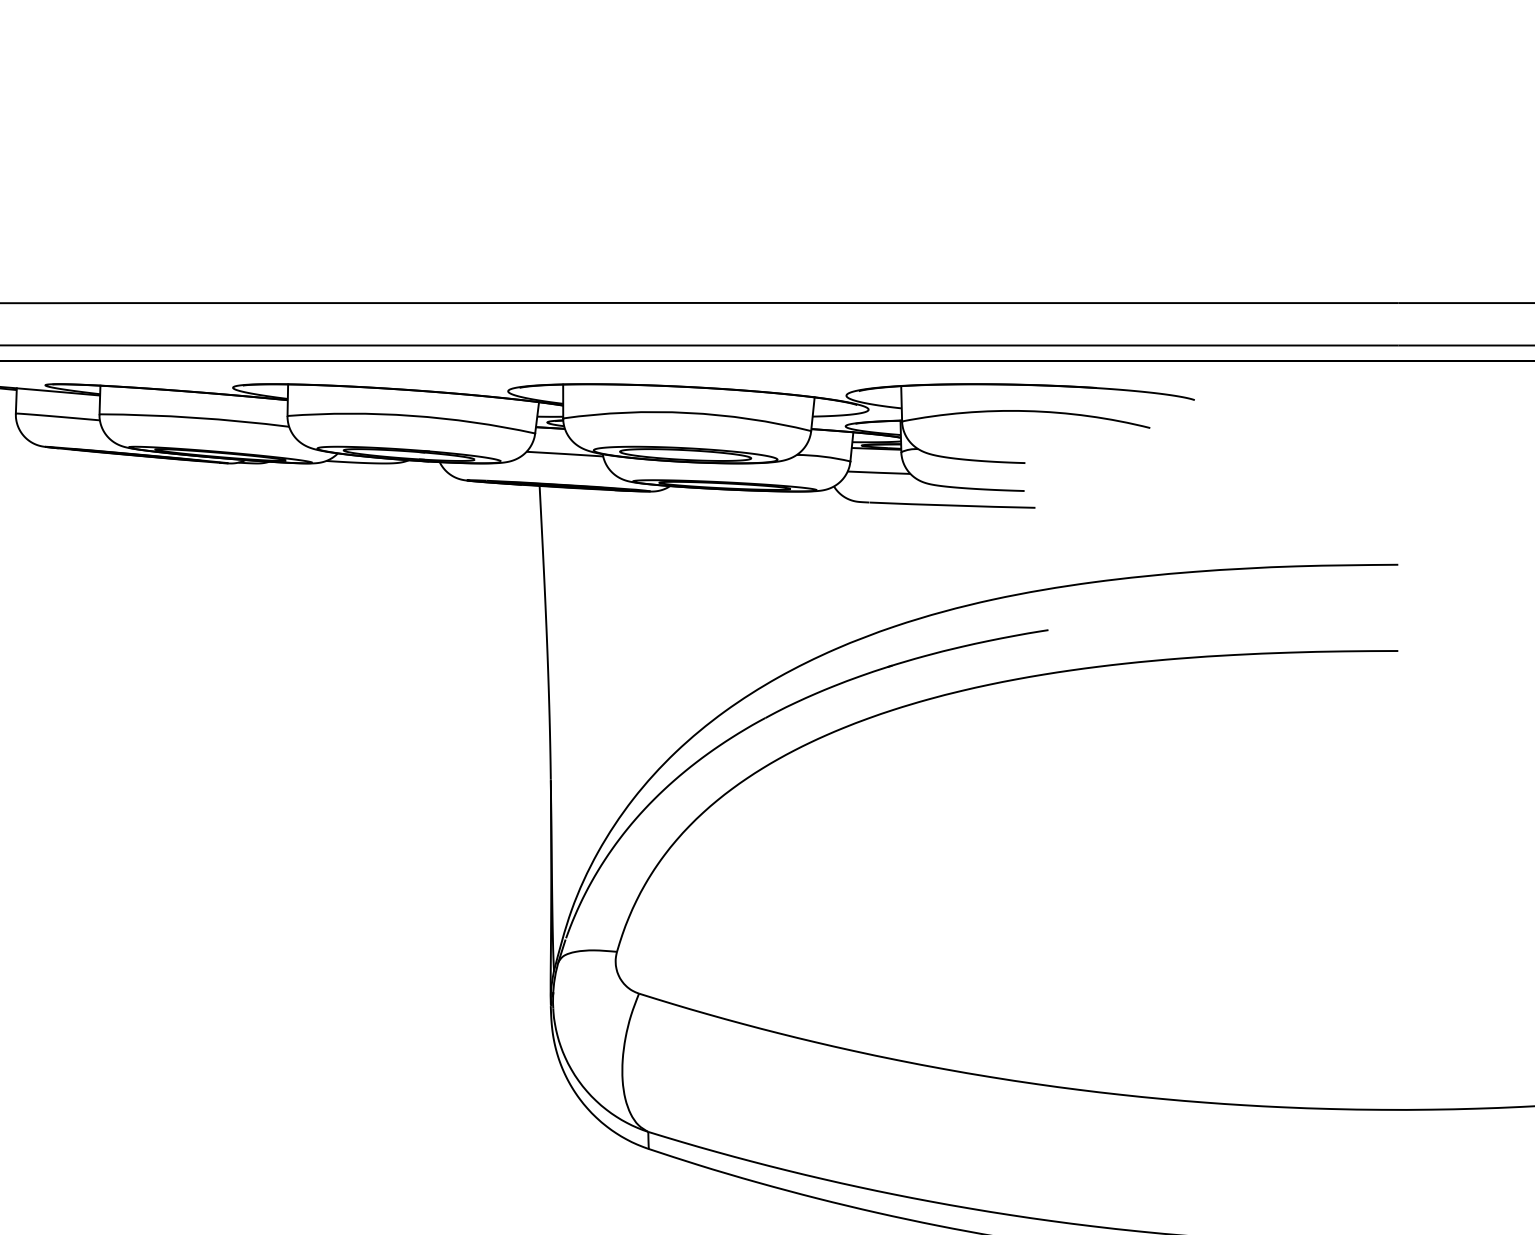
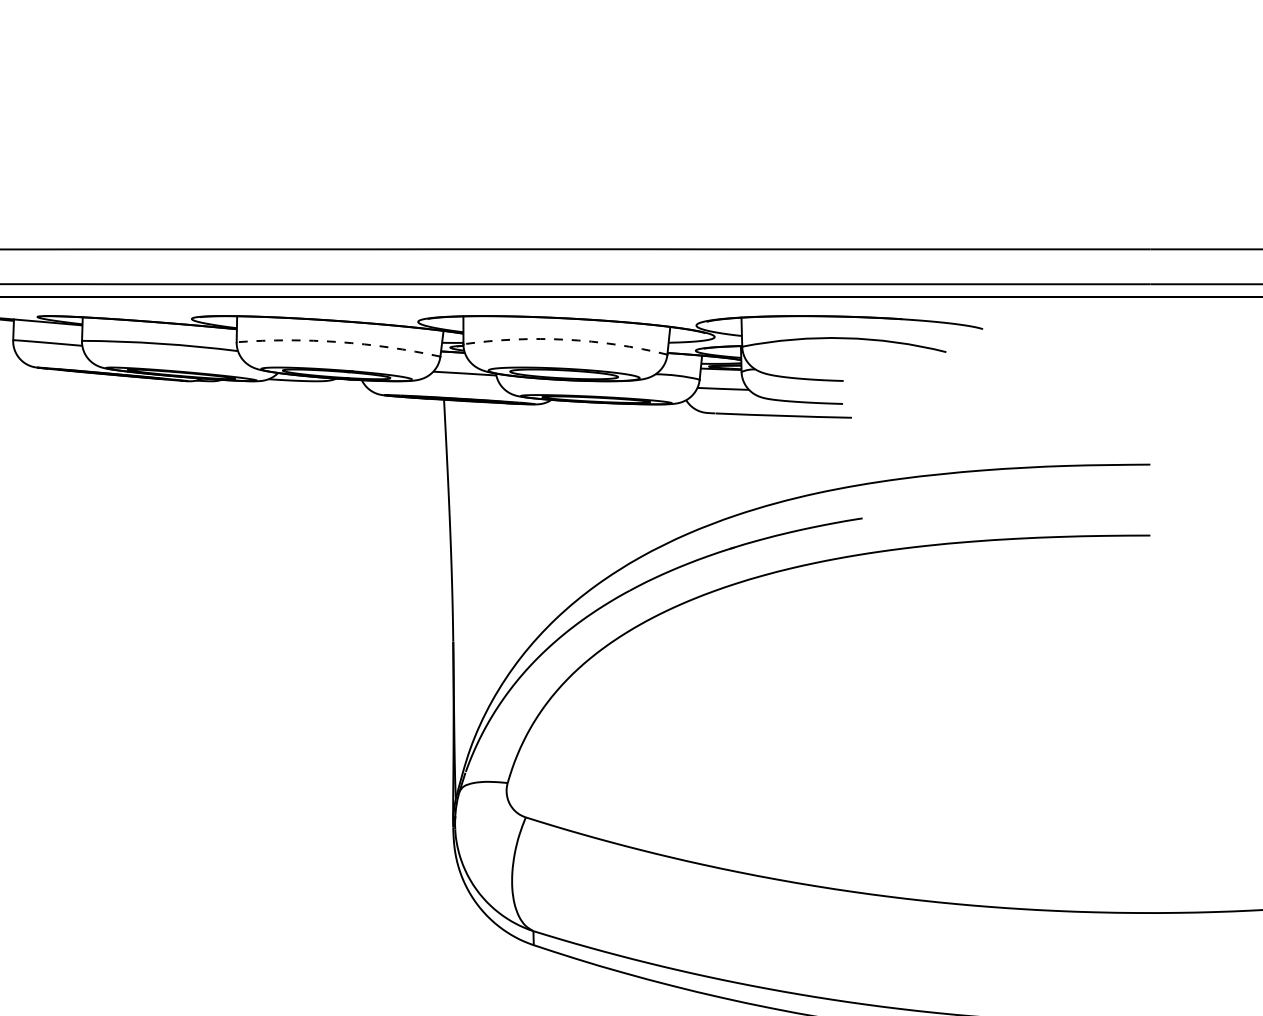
arc: (687, 412) -> (565, 339), solid -> dashed
arc: (412, 415) -> (339, 341), solid -> dashed

